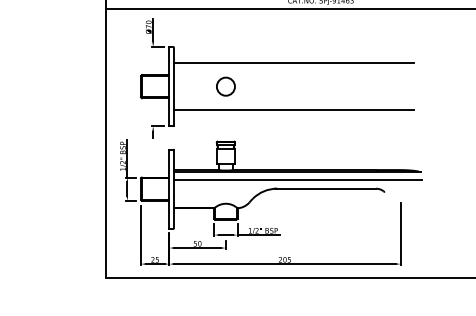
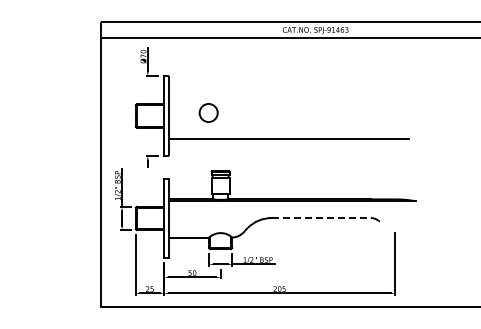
line: (293, 63) -> (288, 92), removed
circle: (225, 86) -> (208, 112), moved
line: (297, 180) -> (292, 209), removed
line: (326, 189) -> (321, 218), solid -> dashed

